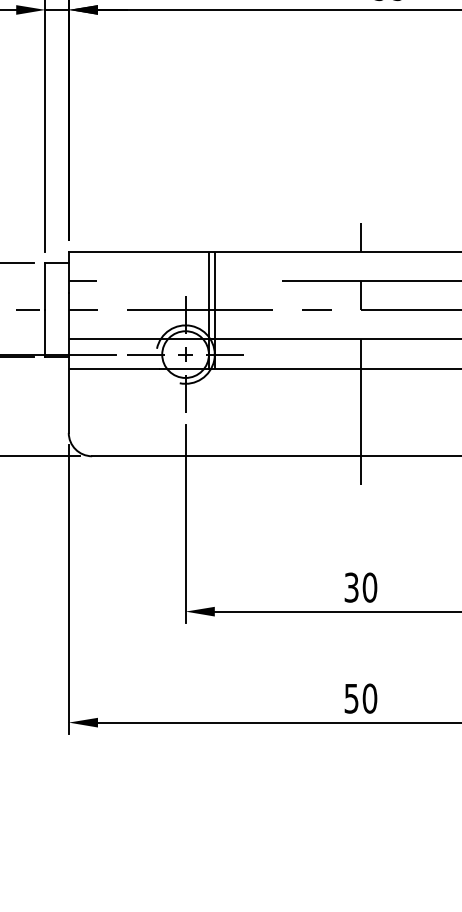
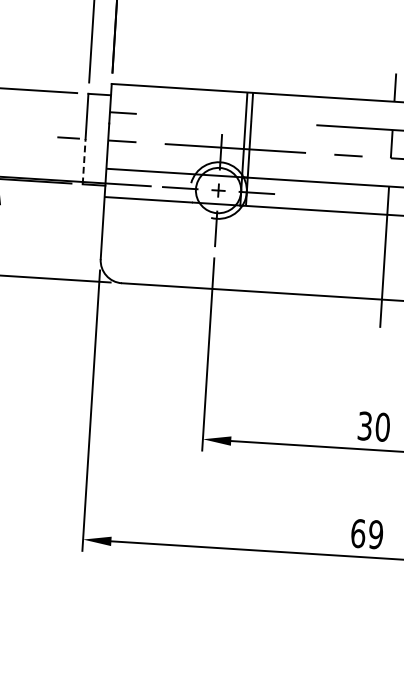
line: (45, 333) -> (84, 161), solid -> dashed
text: (360, 698) -> (366, 533), 50 -> 69

